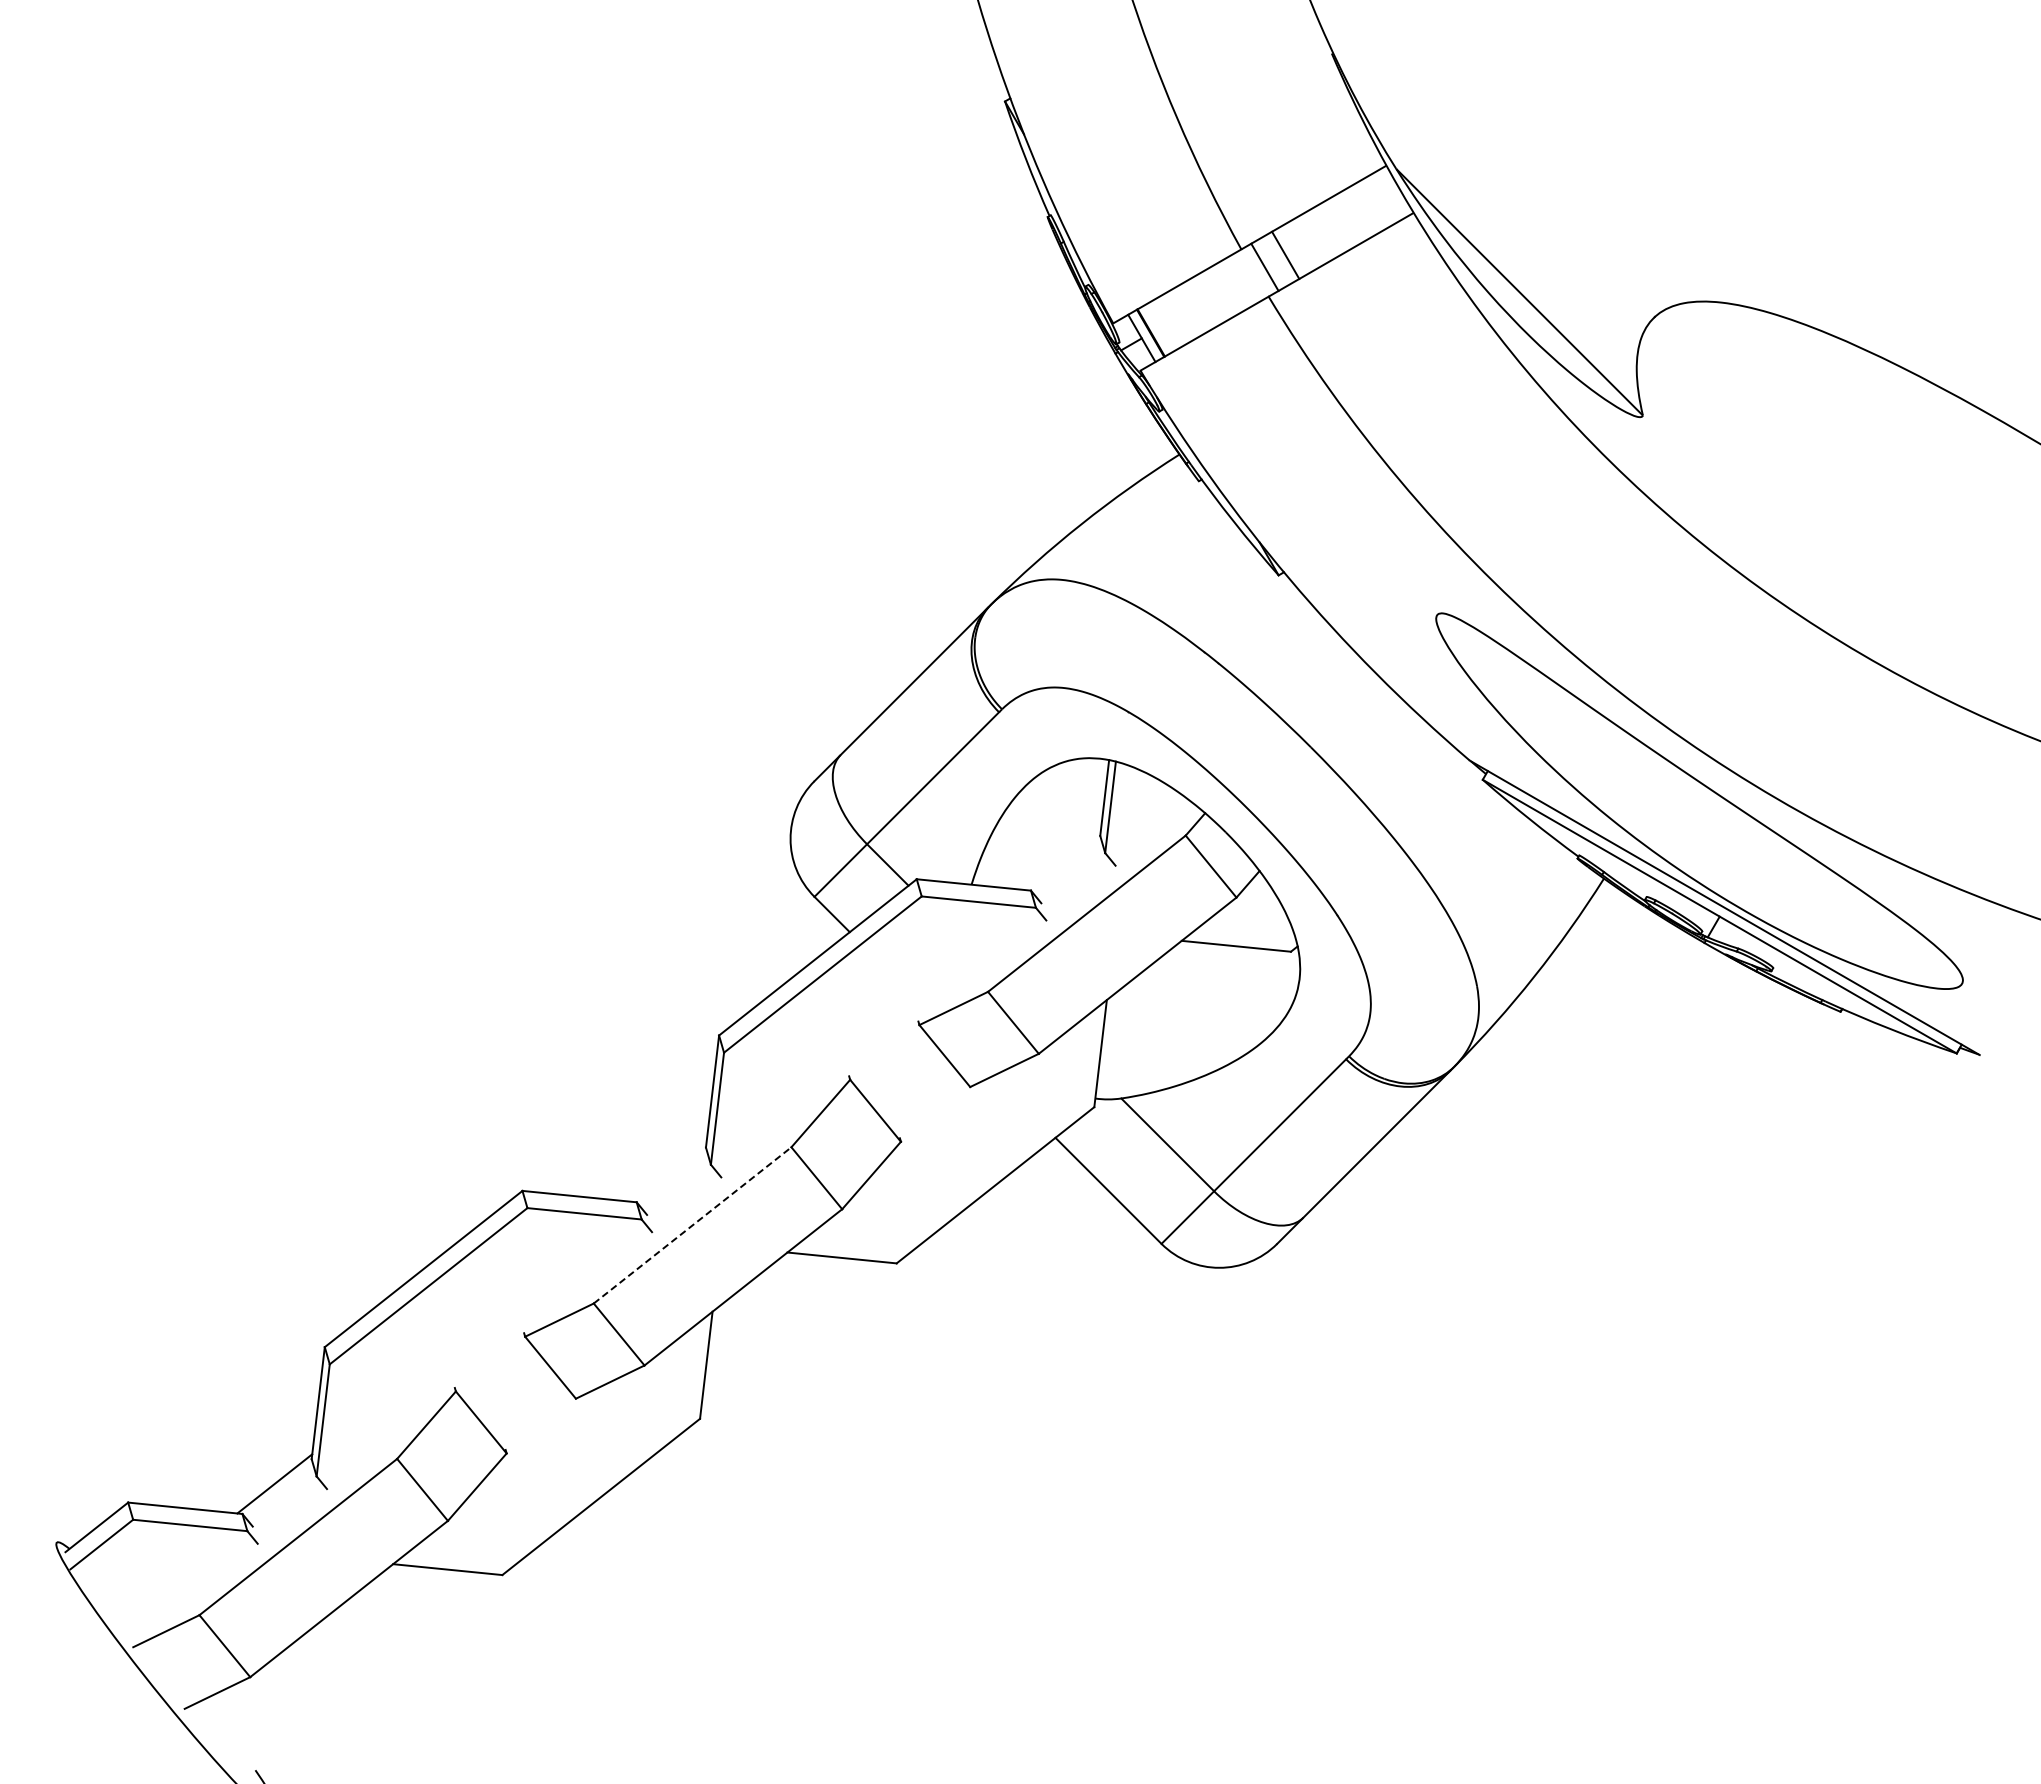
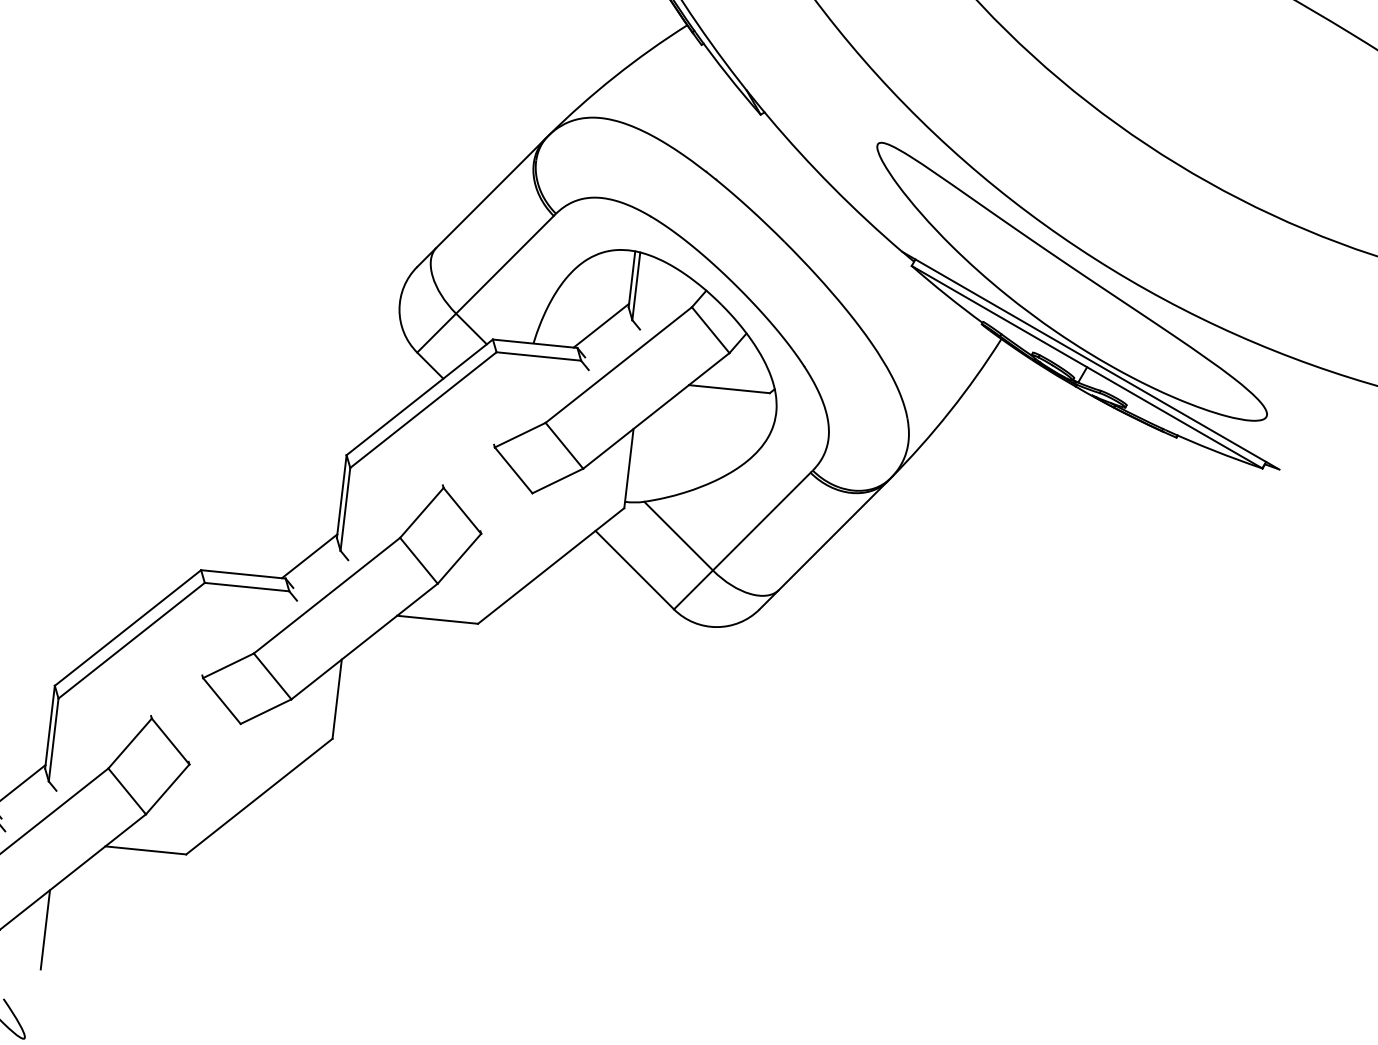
line: (1062, 860) -> (600, 325), added
line: (668, 1171) -> (309, 555), added
line: (692, 1225) -> (326, 595), dashed -> solid
line: (311, 1676) -> (45, 929), added

